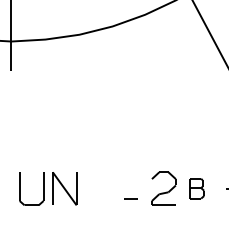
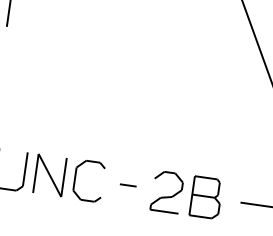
part: (86, 188) -> (75, 178), added
part: (196, 188) -> (205, 197), size x1.67
line: (130, 198) -> (127, 184), moved

